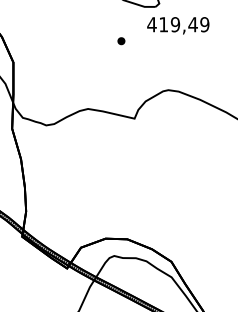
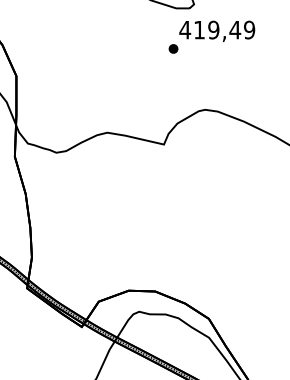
part: (121, 41) -> (173, 49), moved

